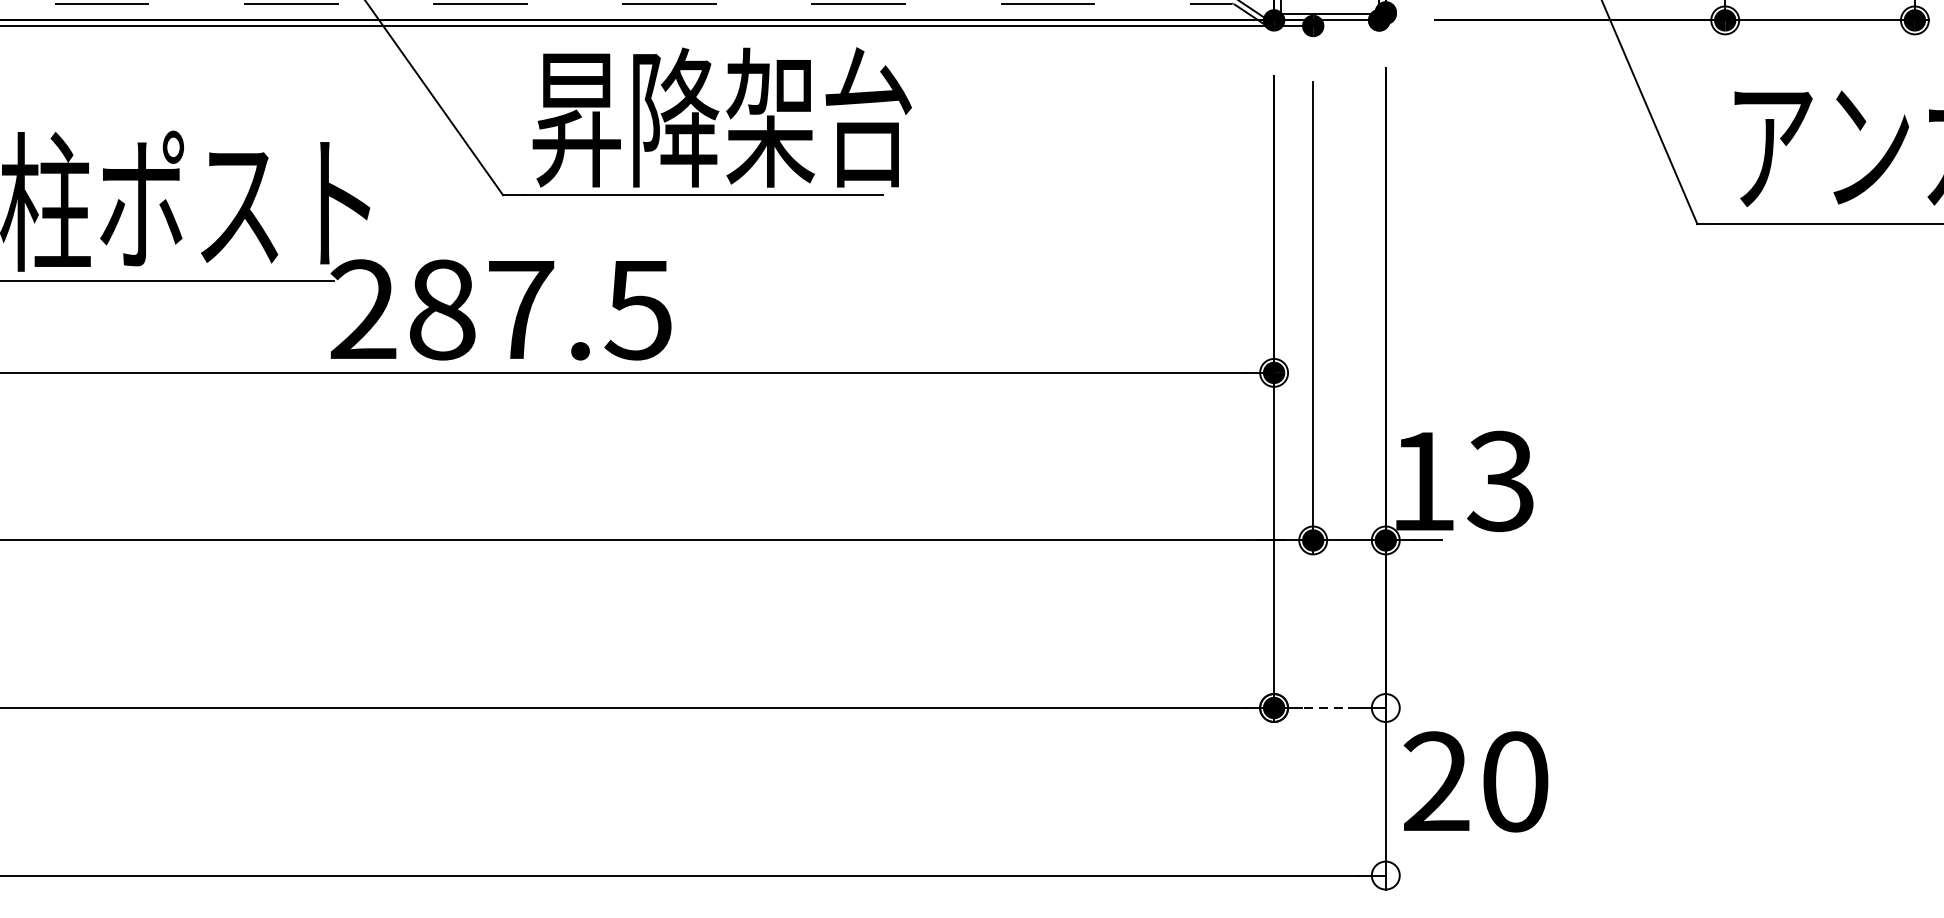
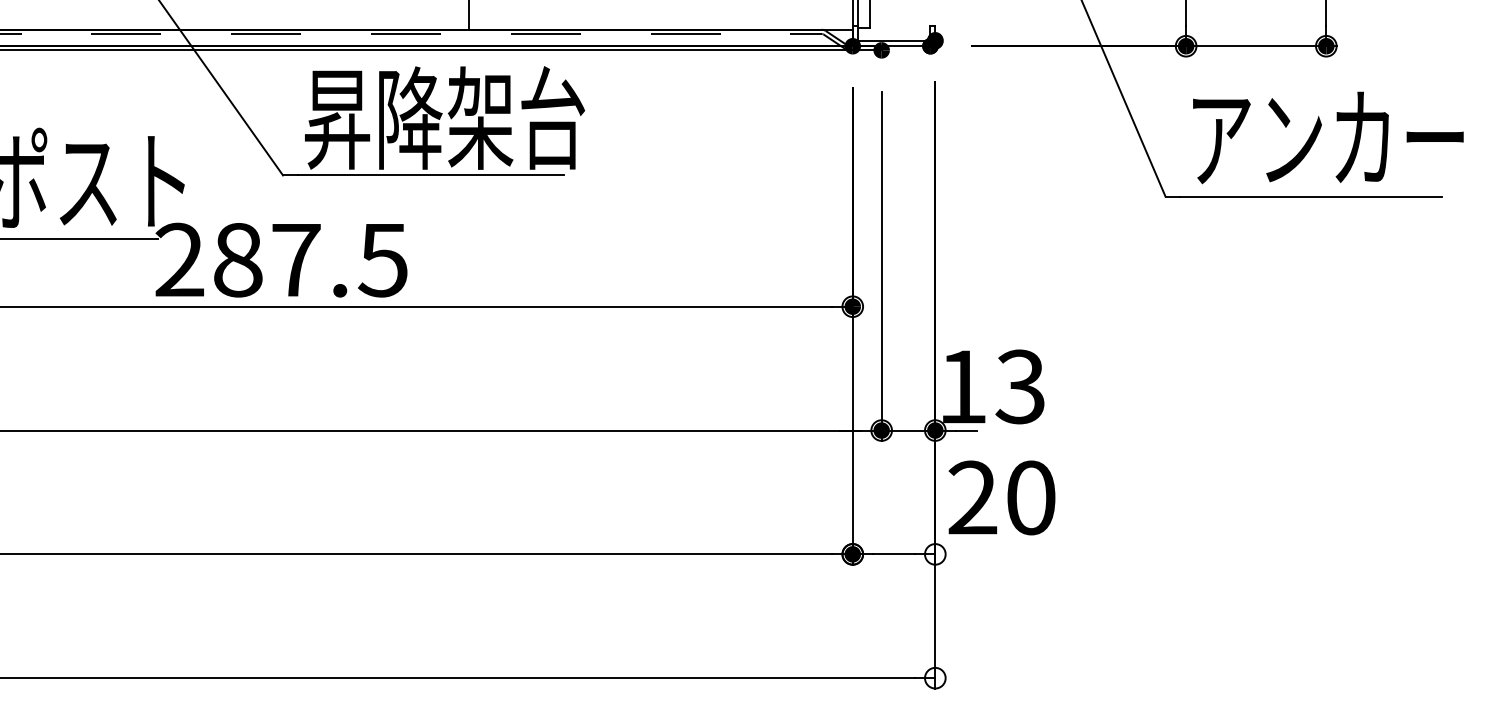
line: (1330, 708) -> (894, 554), dashed -> solid
text: (1475, 781) -> (1001, 497), moved

